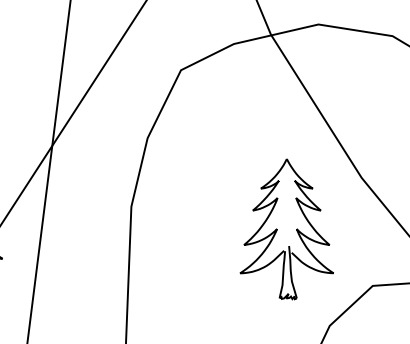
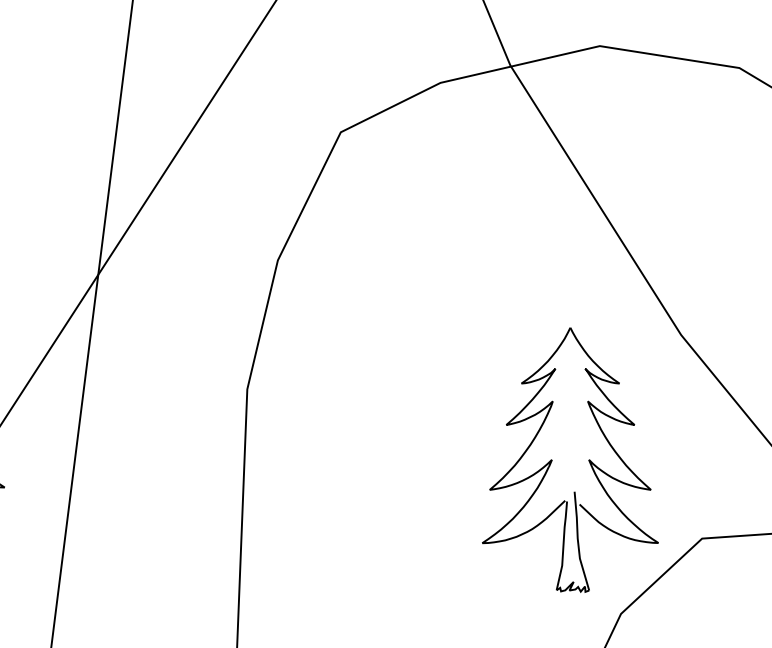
part: (286, 229) -> (569, 460), moved

